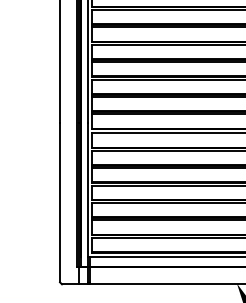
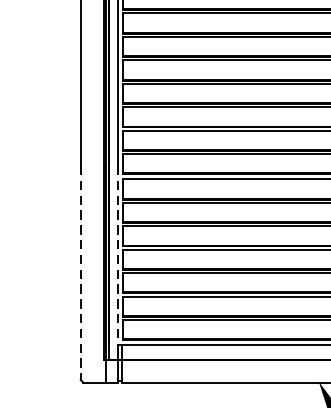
line: (87, 189) -> (117, 255), solid -> dashed
line: (60, 202) -> (81, 272), solid -> dashed

